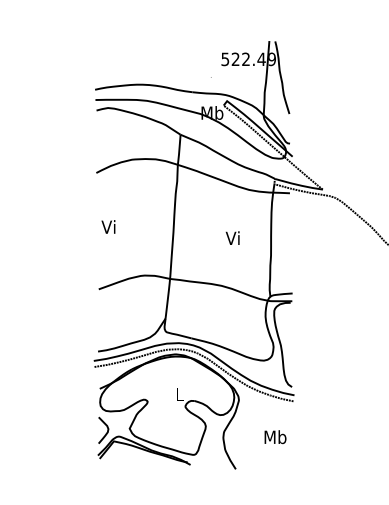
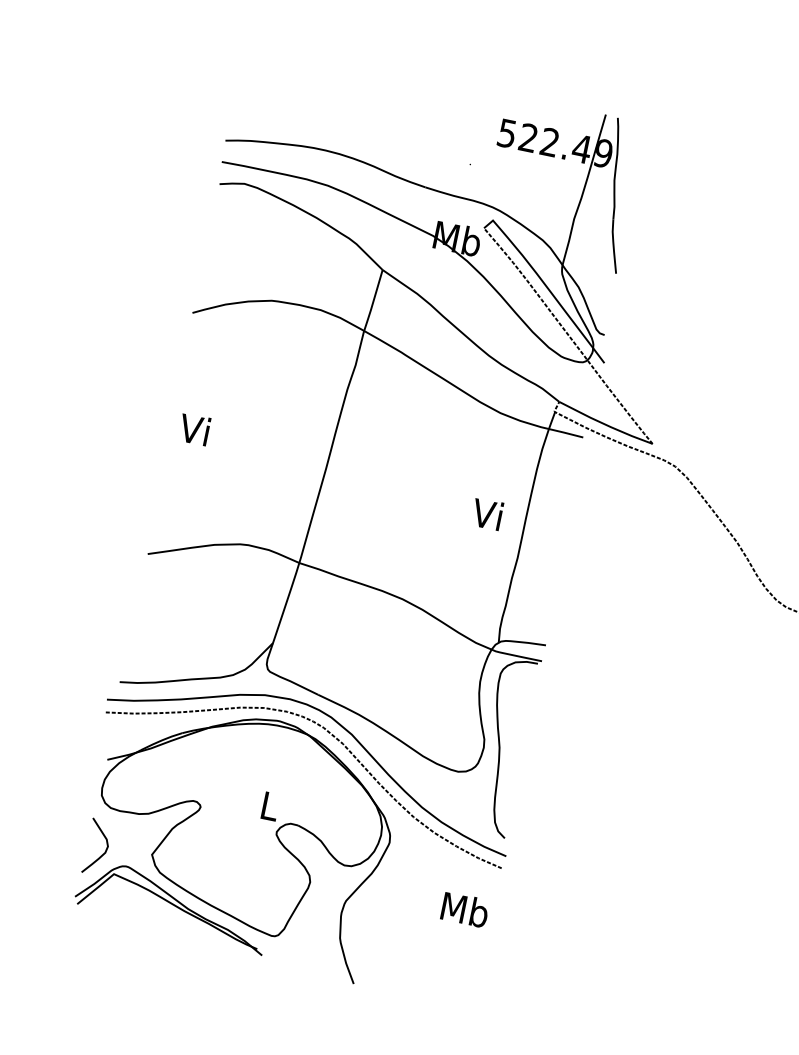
text: (232, 237) -> (487, 512), moved
text: (275, 437) -> (464, 910), moved

